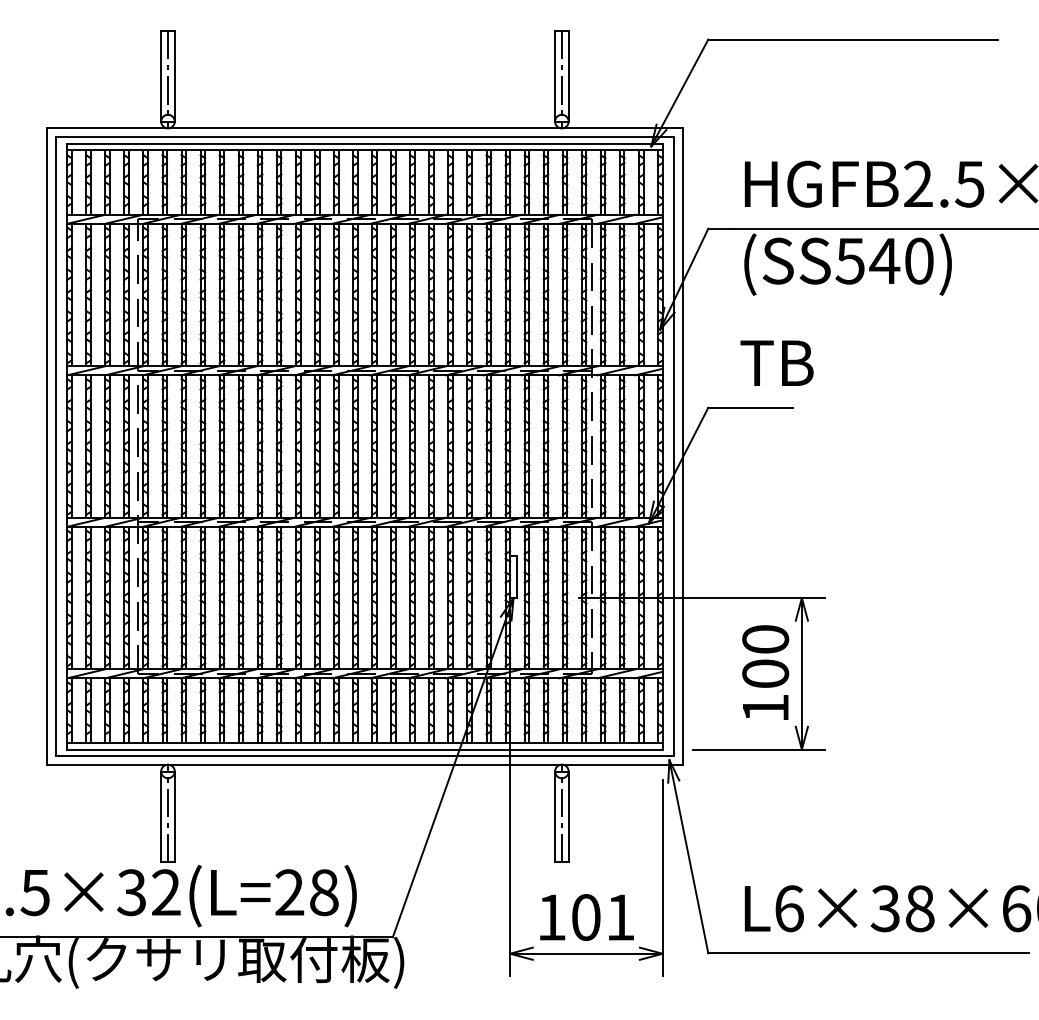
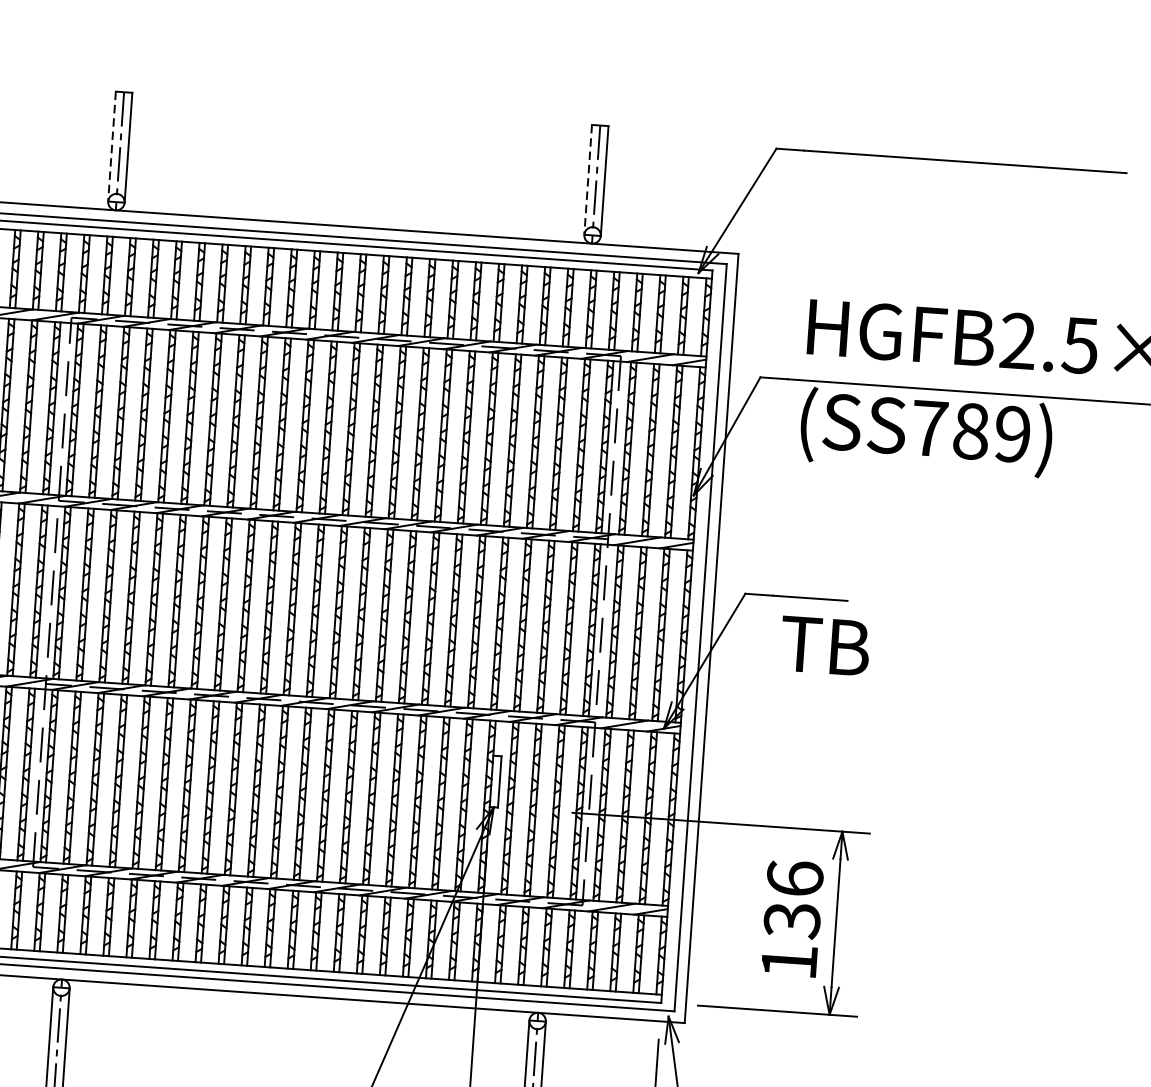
line: (161, 76) -> (112, 147), solid -> dashed
line: (555, 76) -> (588, 180), solid -> dashed
text: (884, 260) -> (970, 430), (SS540) -> (SS789)
text: (776, 362) -> (824, 645), moved
text: (765, 656) -> (793, 899), 100 -> 136

